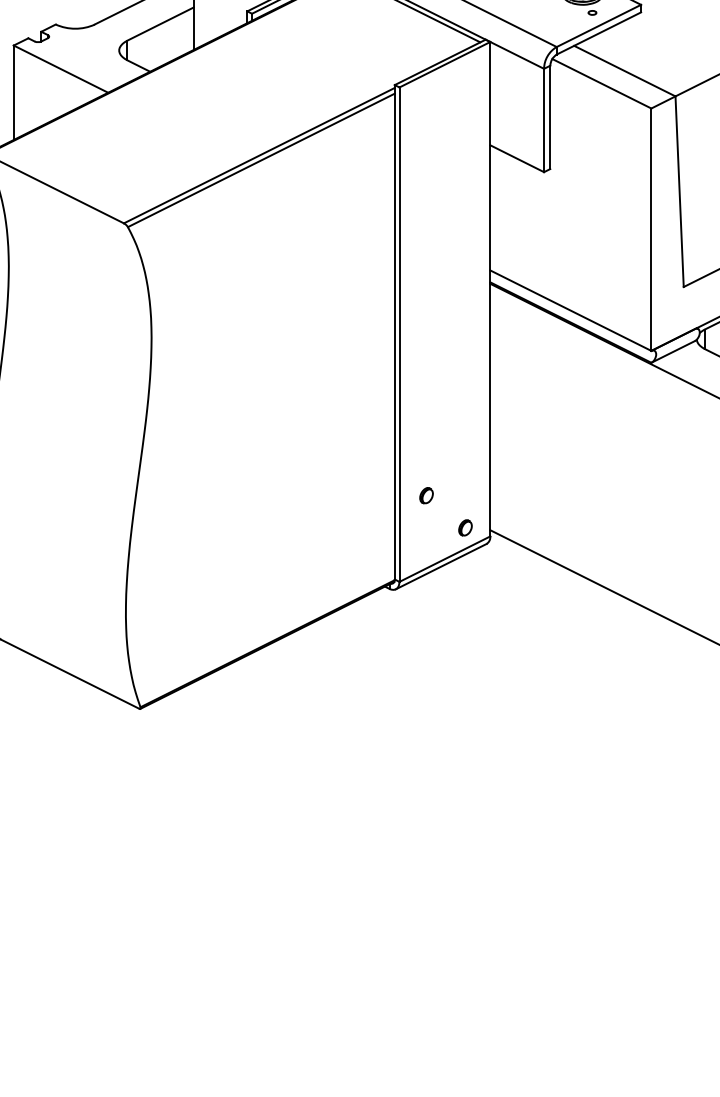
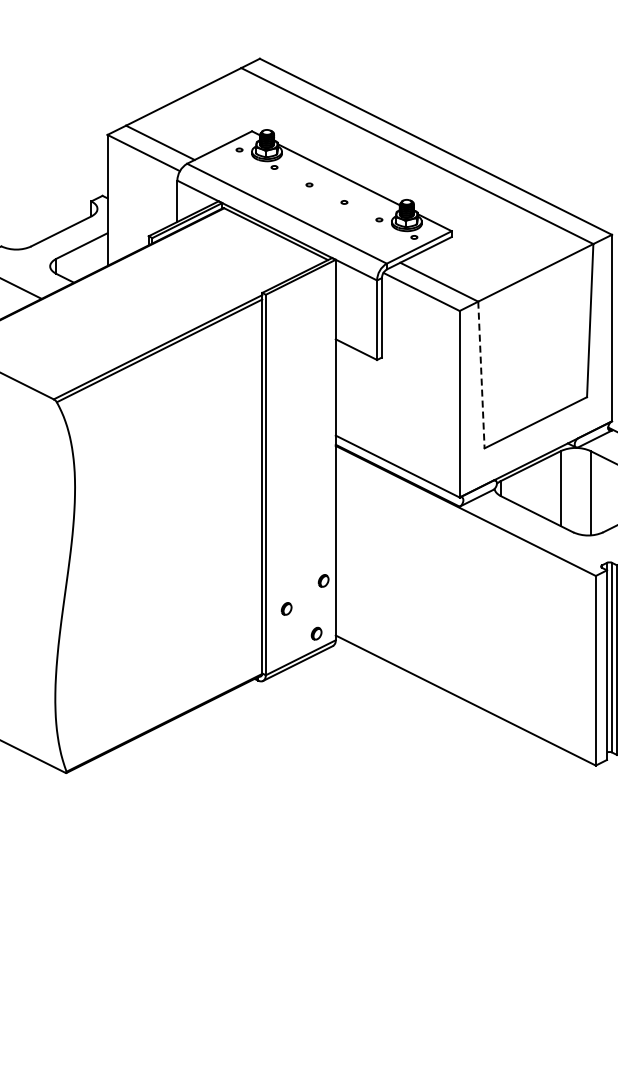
line: (679, 192) -> (481, 375), solid -> dashed
part: (474, 458) -> (323, 580), added

